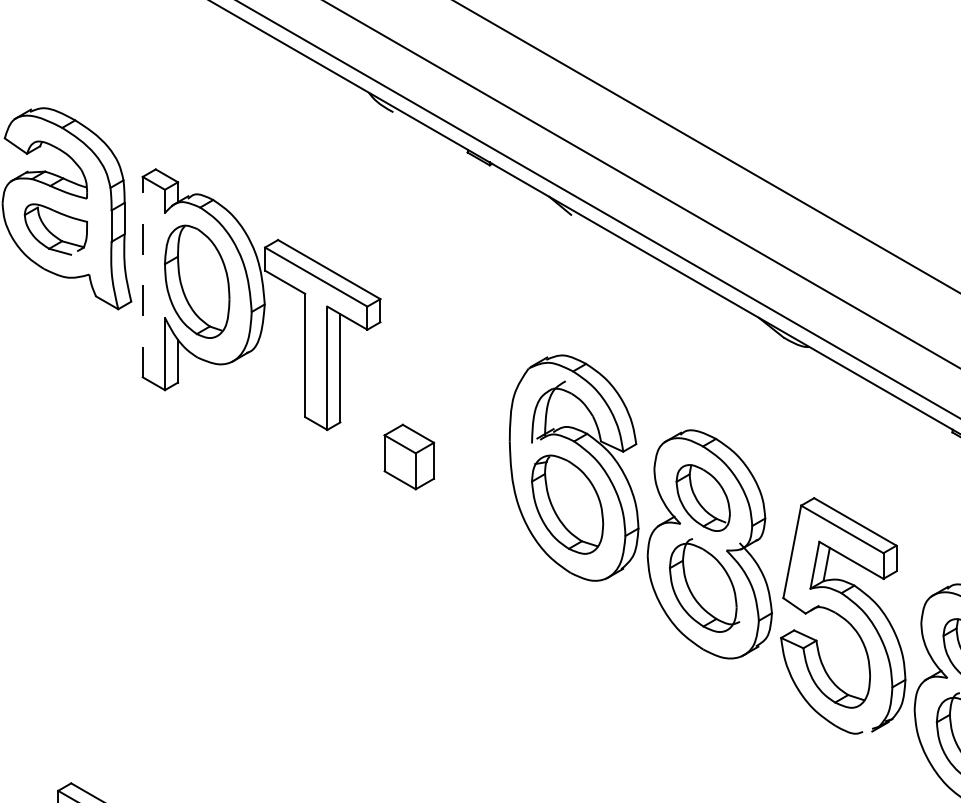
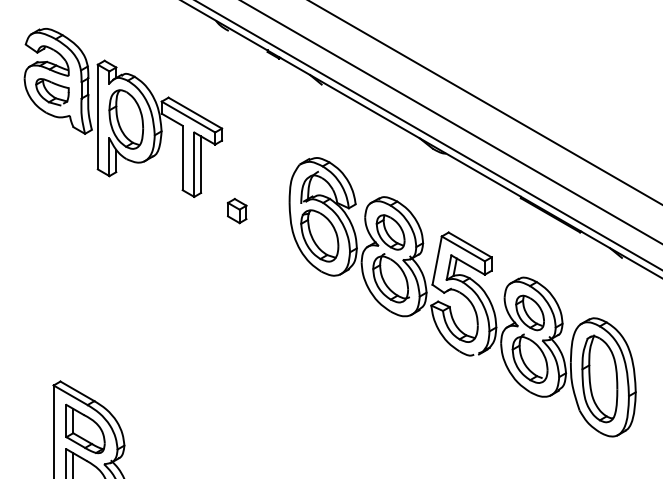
line: (142, 276) -> (97, 116), dashed -> solid
part: (410, 455) -> (237, 210), size x0.71

